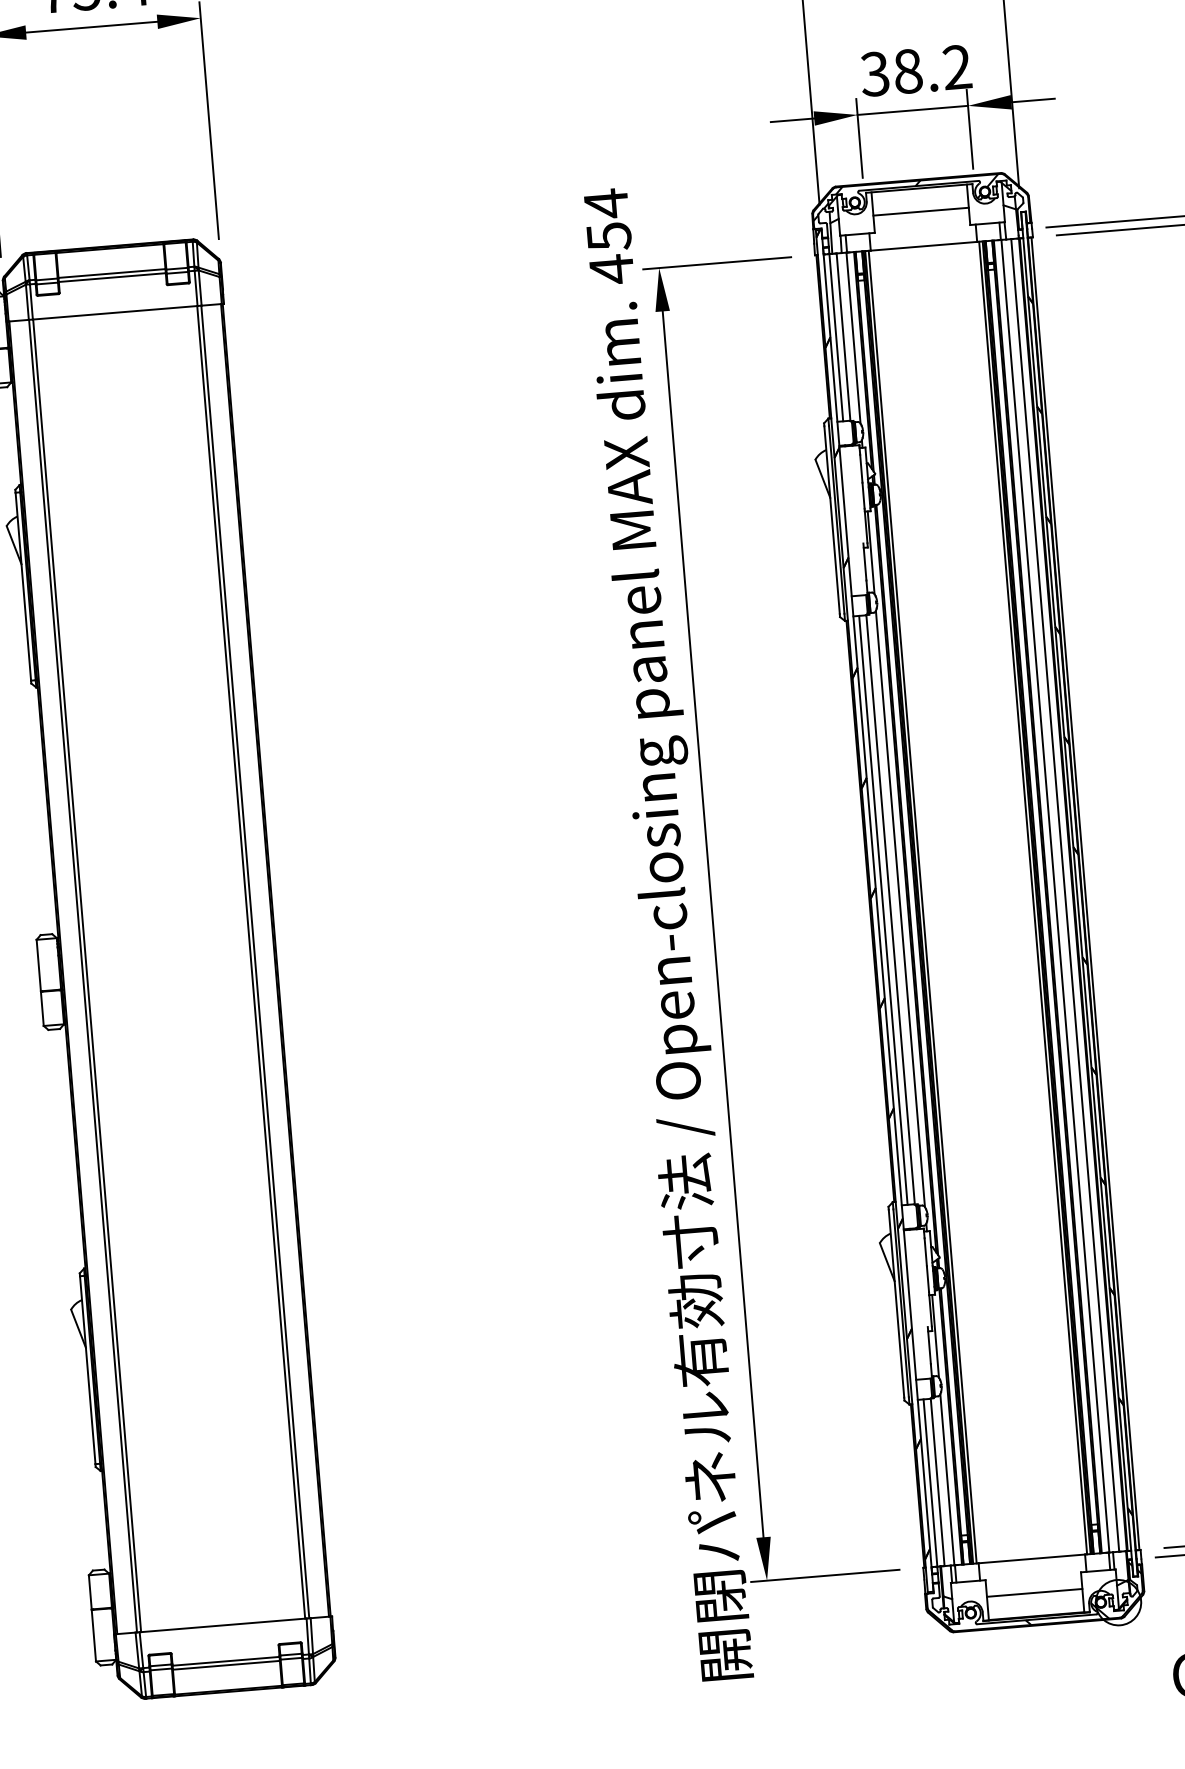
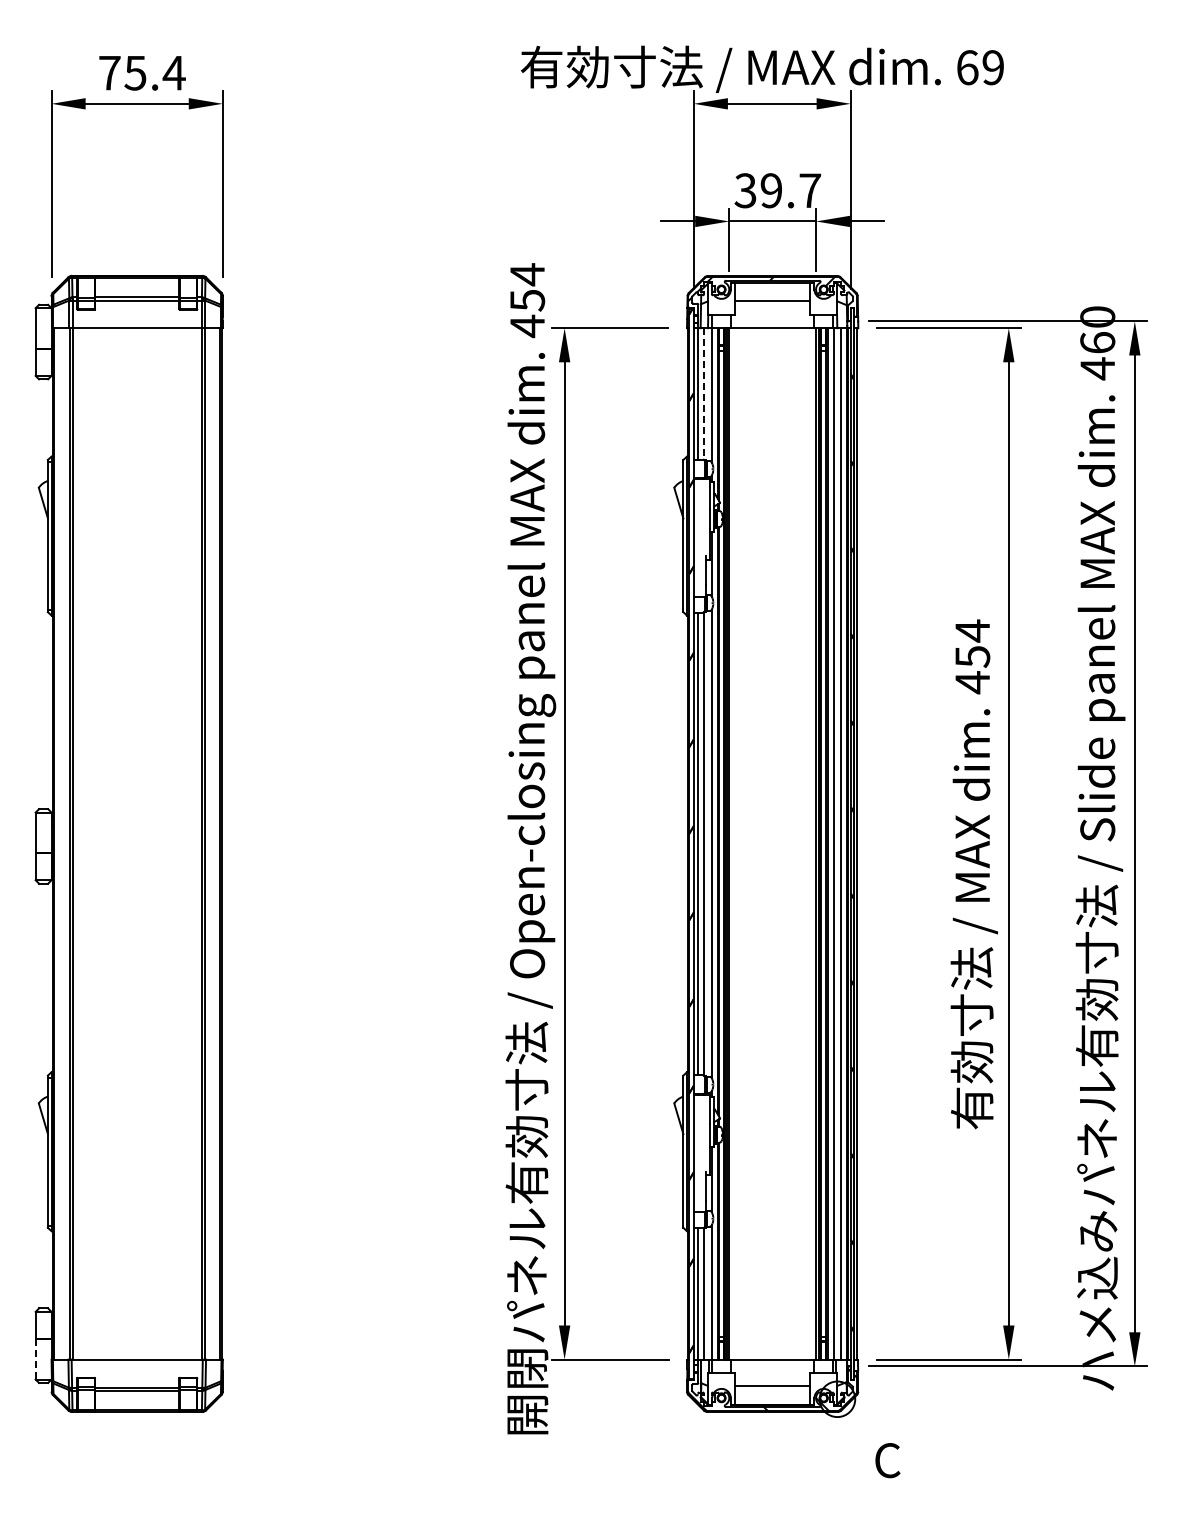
text: (932, 69) -> (790, 190), 38.2 -> 39.7
line: (844, 337) -> (704, 394), solid -> dashed
line: (93, 1635) -> (35, 1359), solid -> dashed

